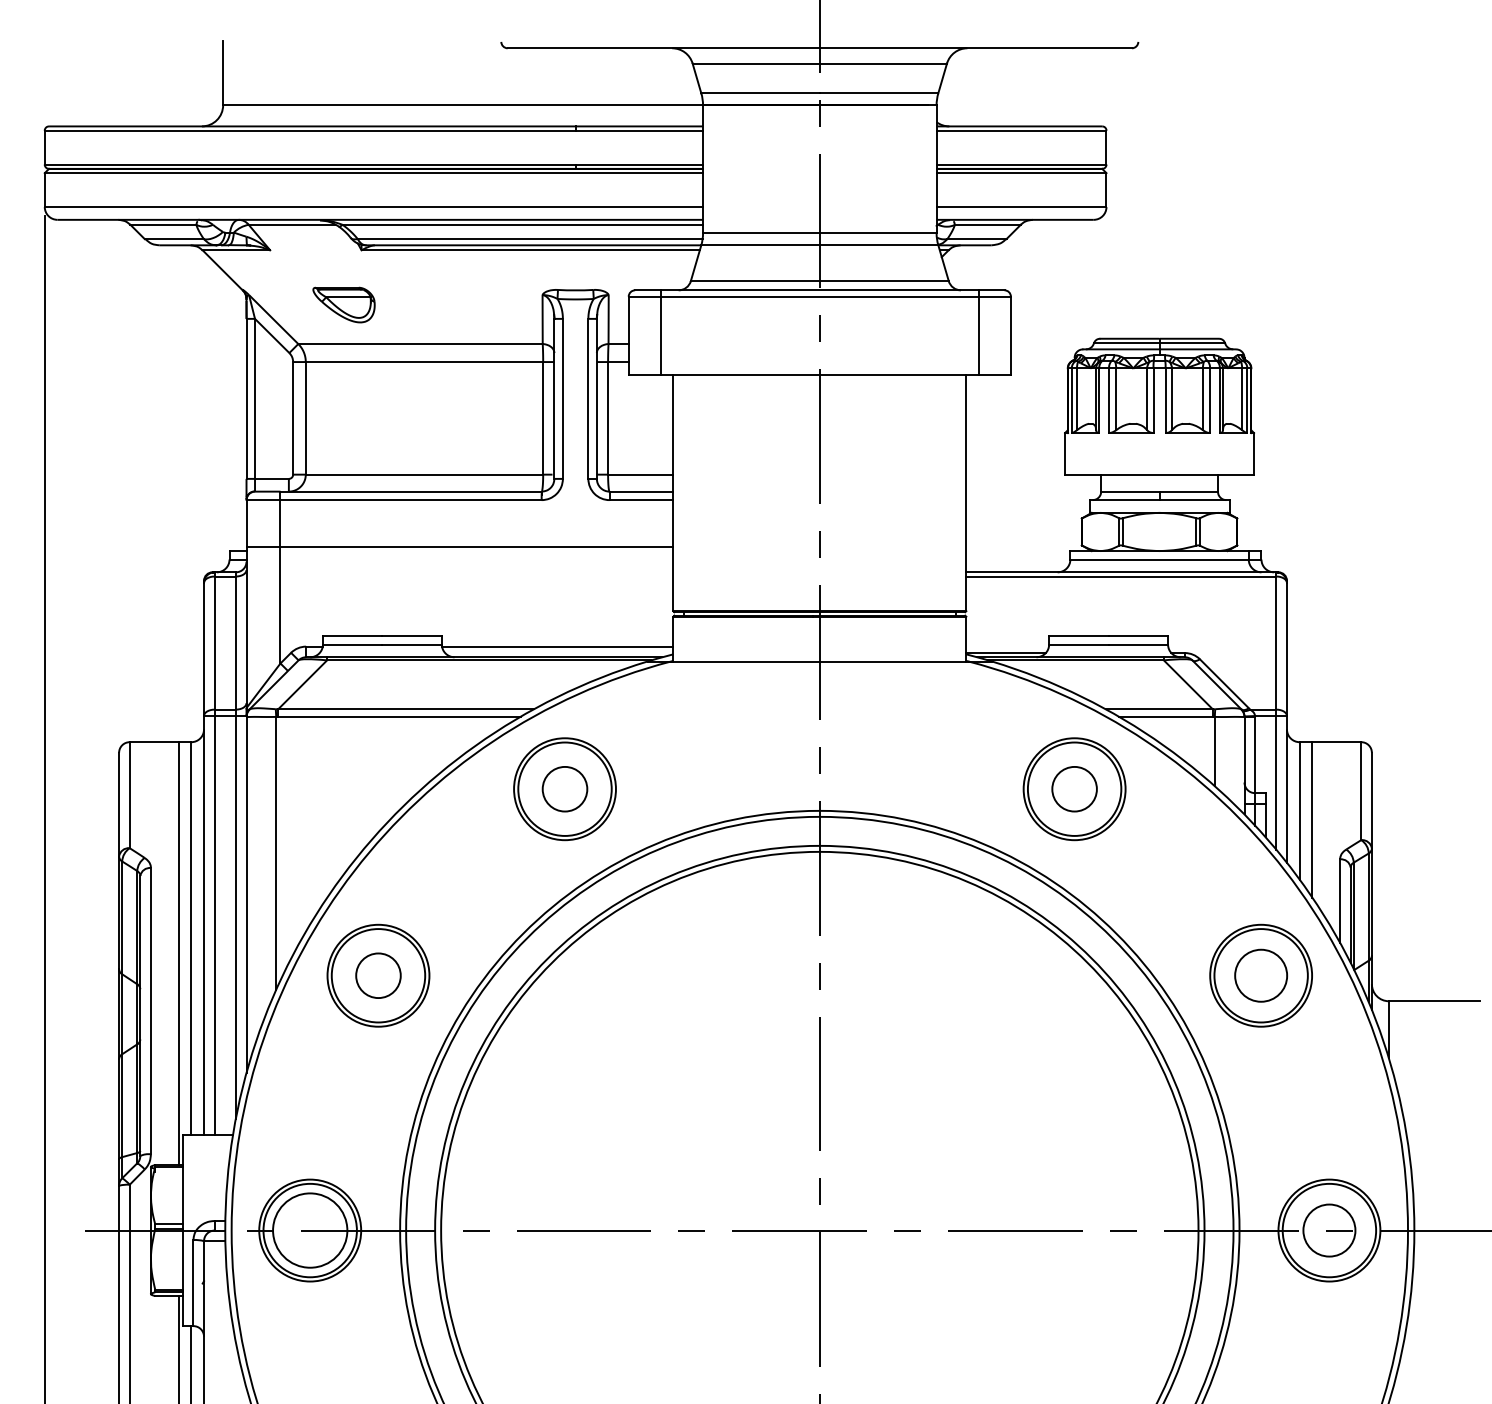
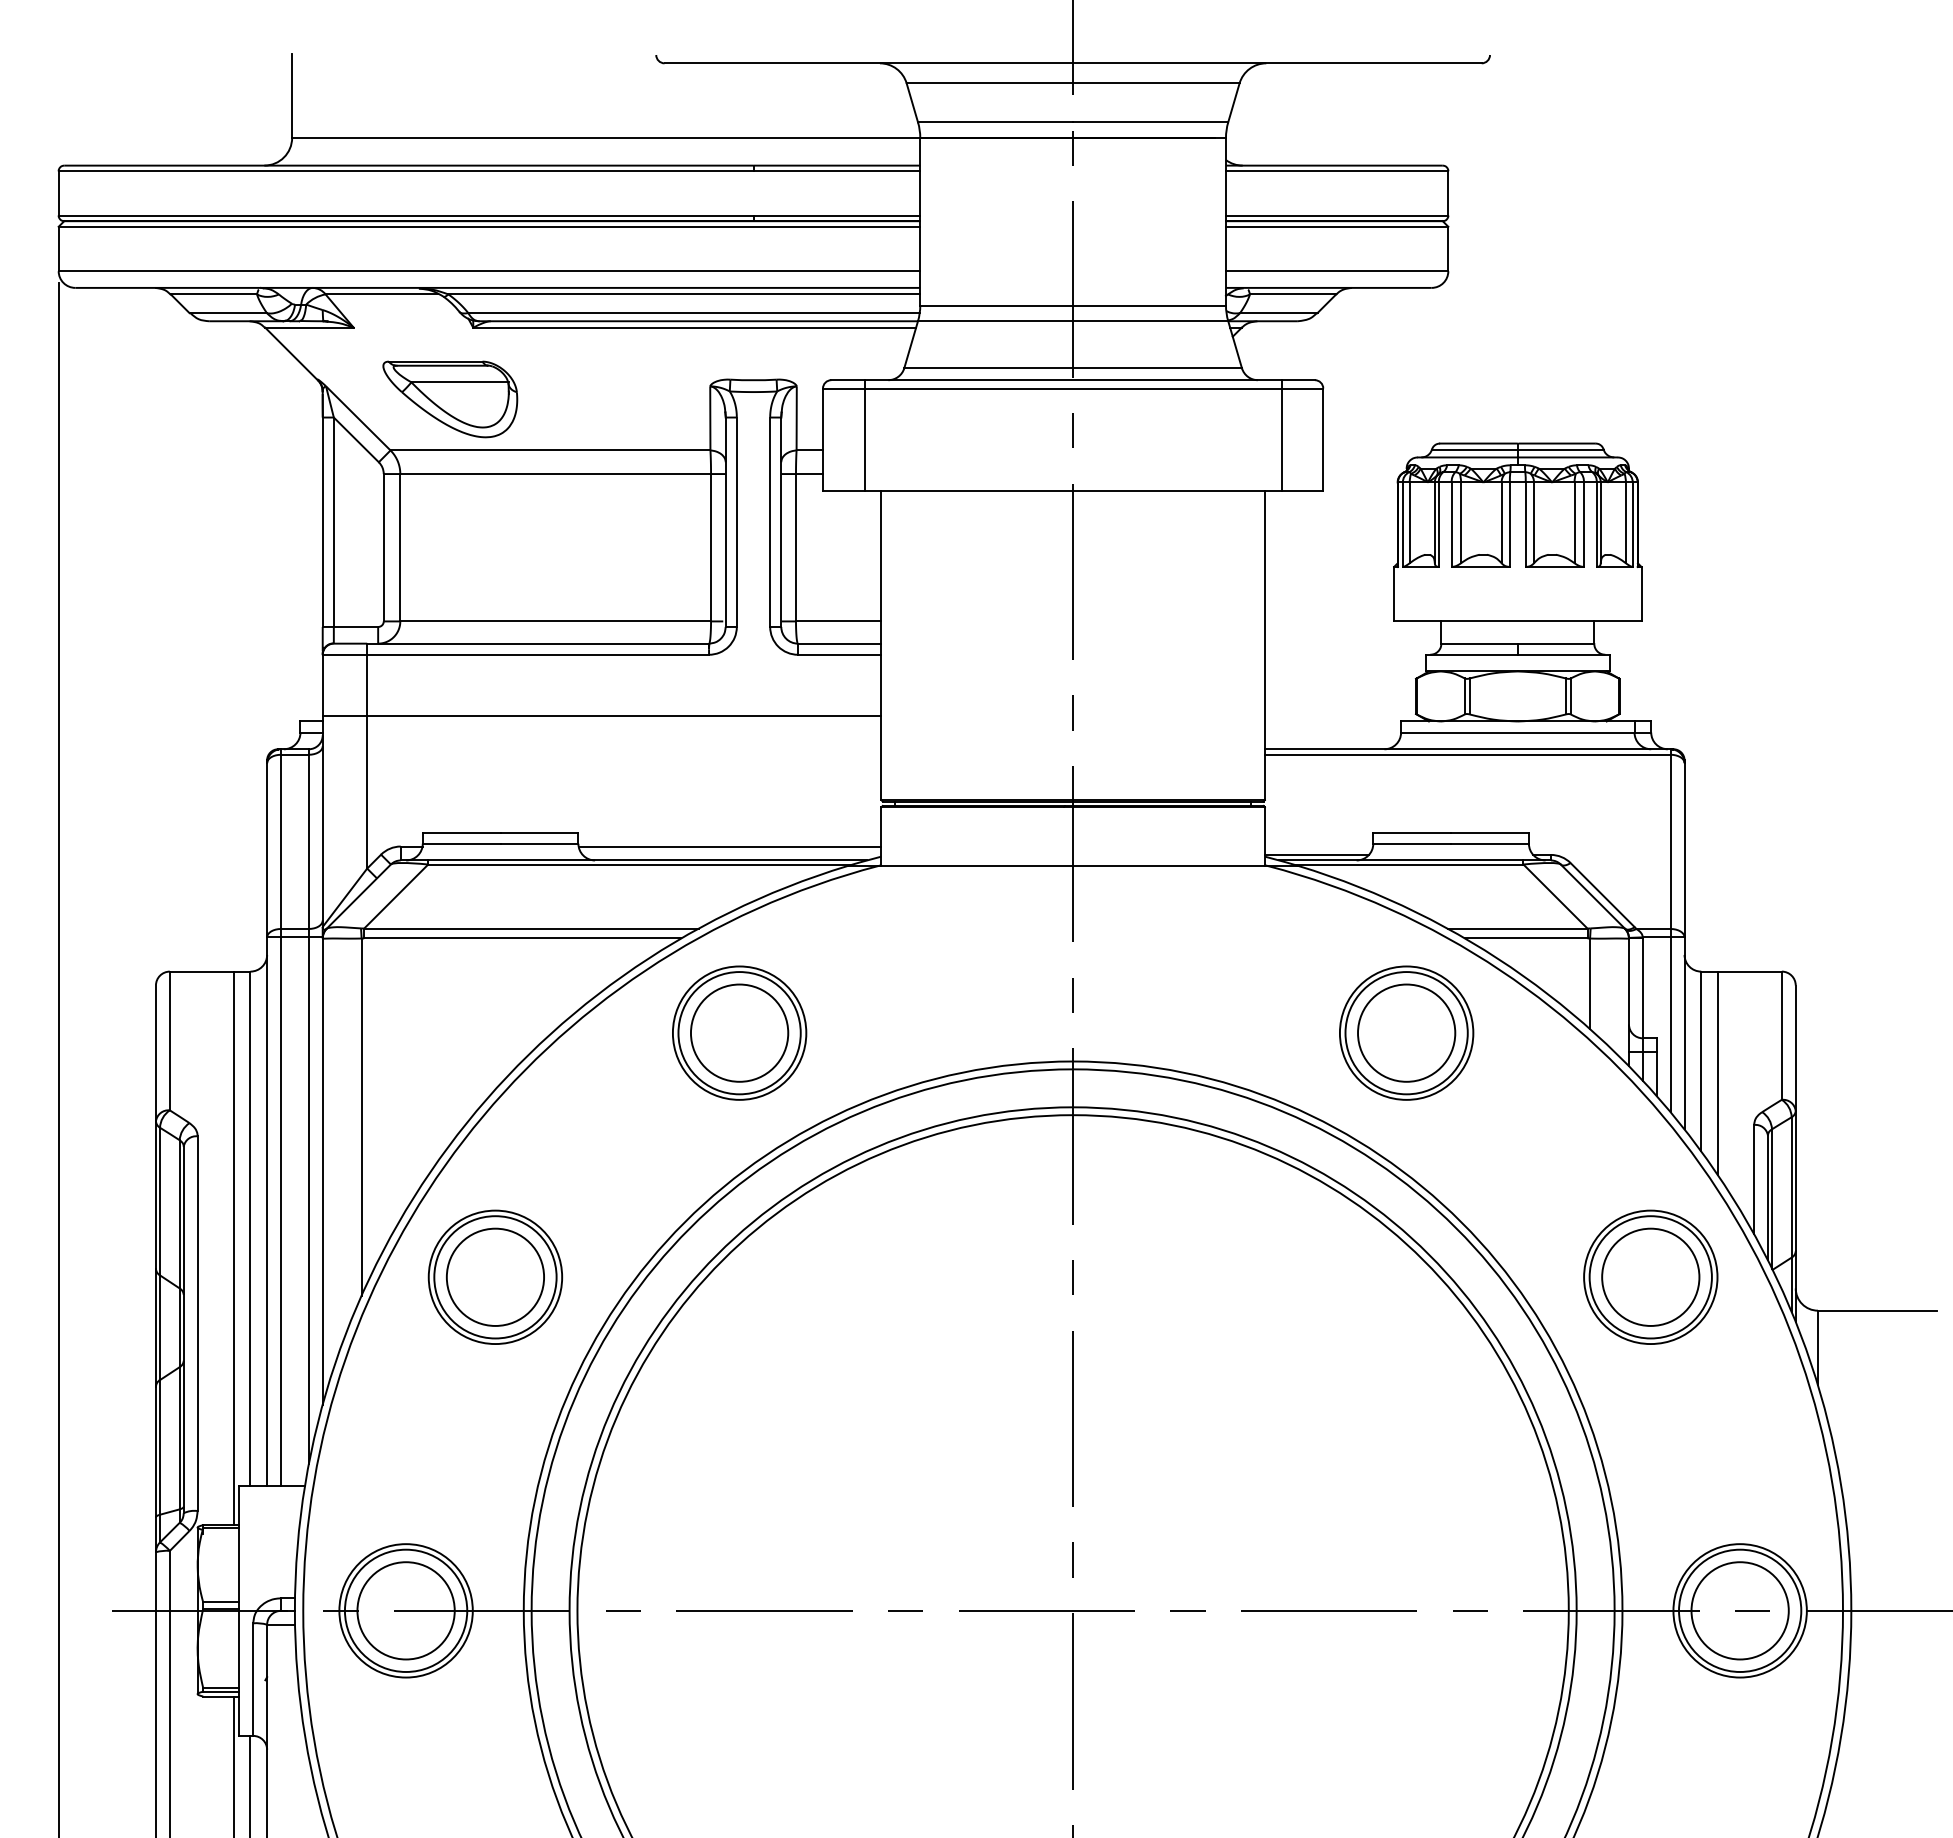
part: (344, 305) -> (450, 399), size x1.67
circle: (564, 788) -> (739, 1032), size x1.67
circle: (1074, 788) -> (1406, 1032), size x1.67
circle: (378, 975) -> (495, 1276), size x1.67
circle: (1260, 975) -> (1650, 1276), size x1.43
circle: (1328, 1230) -> (1739, 1610), size x1.43

